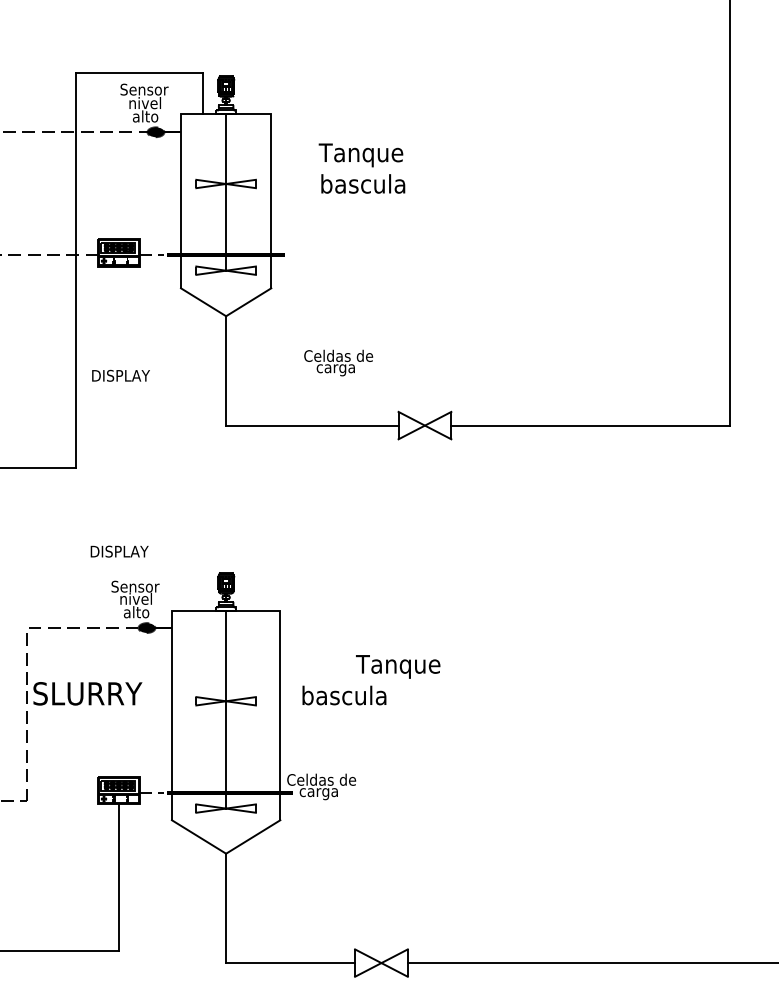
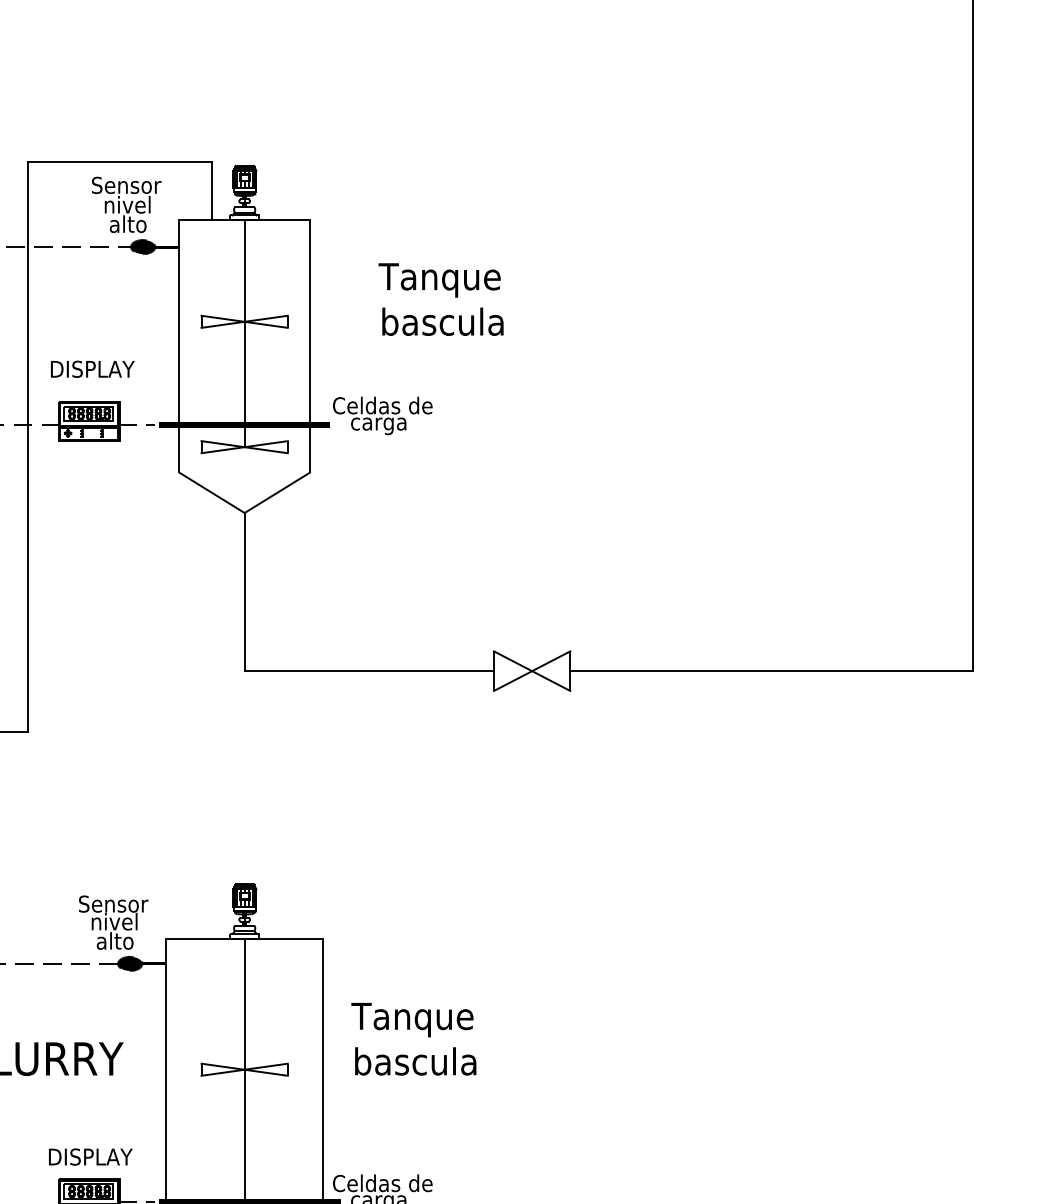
text: (338, 362) -> (382, 415), moved
text: (120, 375) -> (91, 368), moved
text: (119, 551) -> (90, 1156), moved
text: (398, 666) -> (412, 1019), moved

